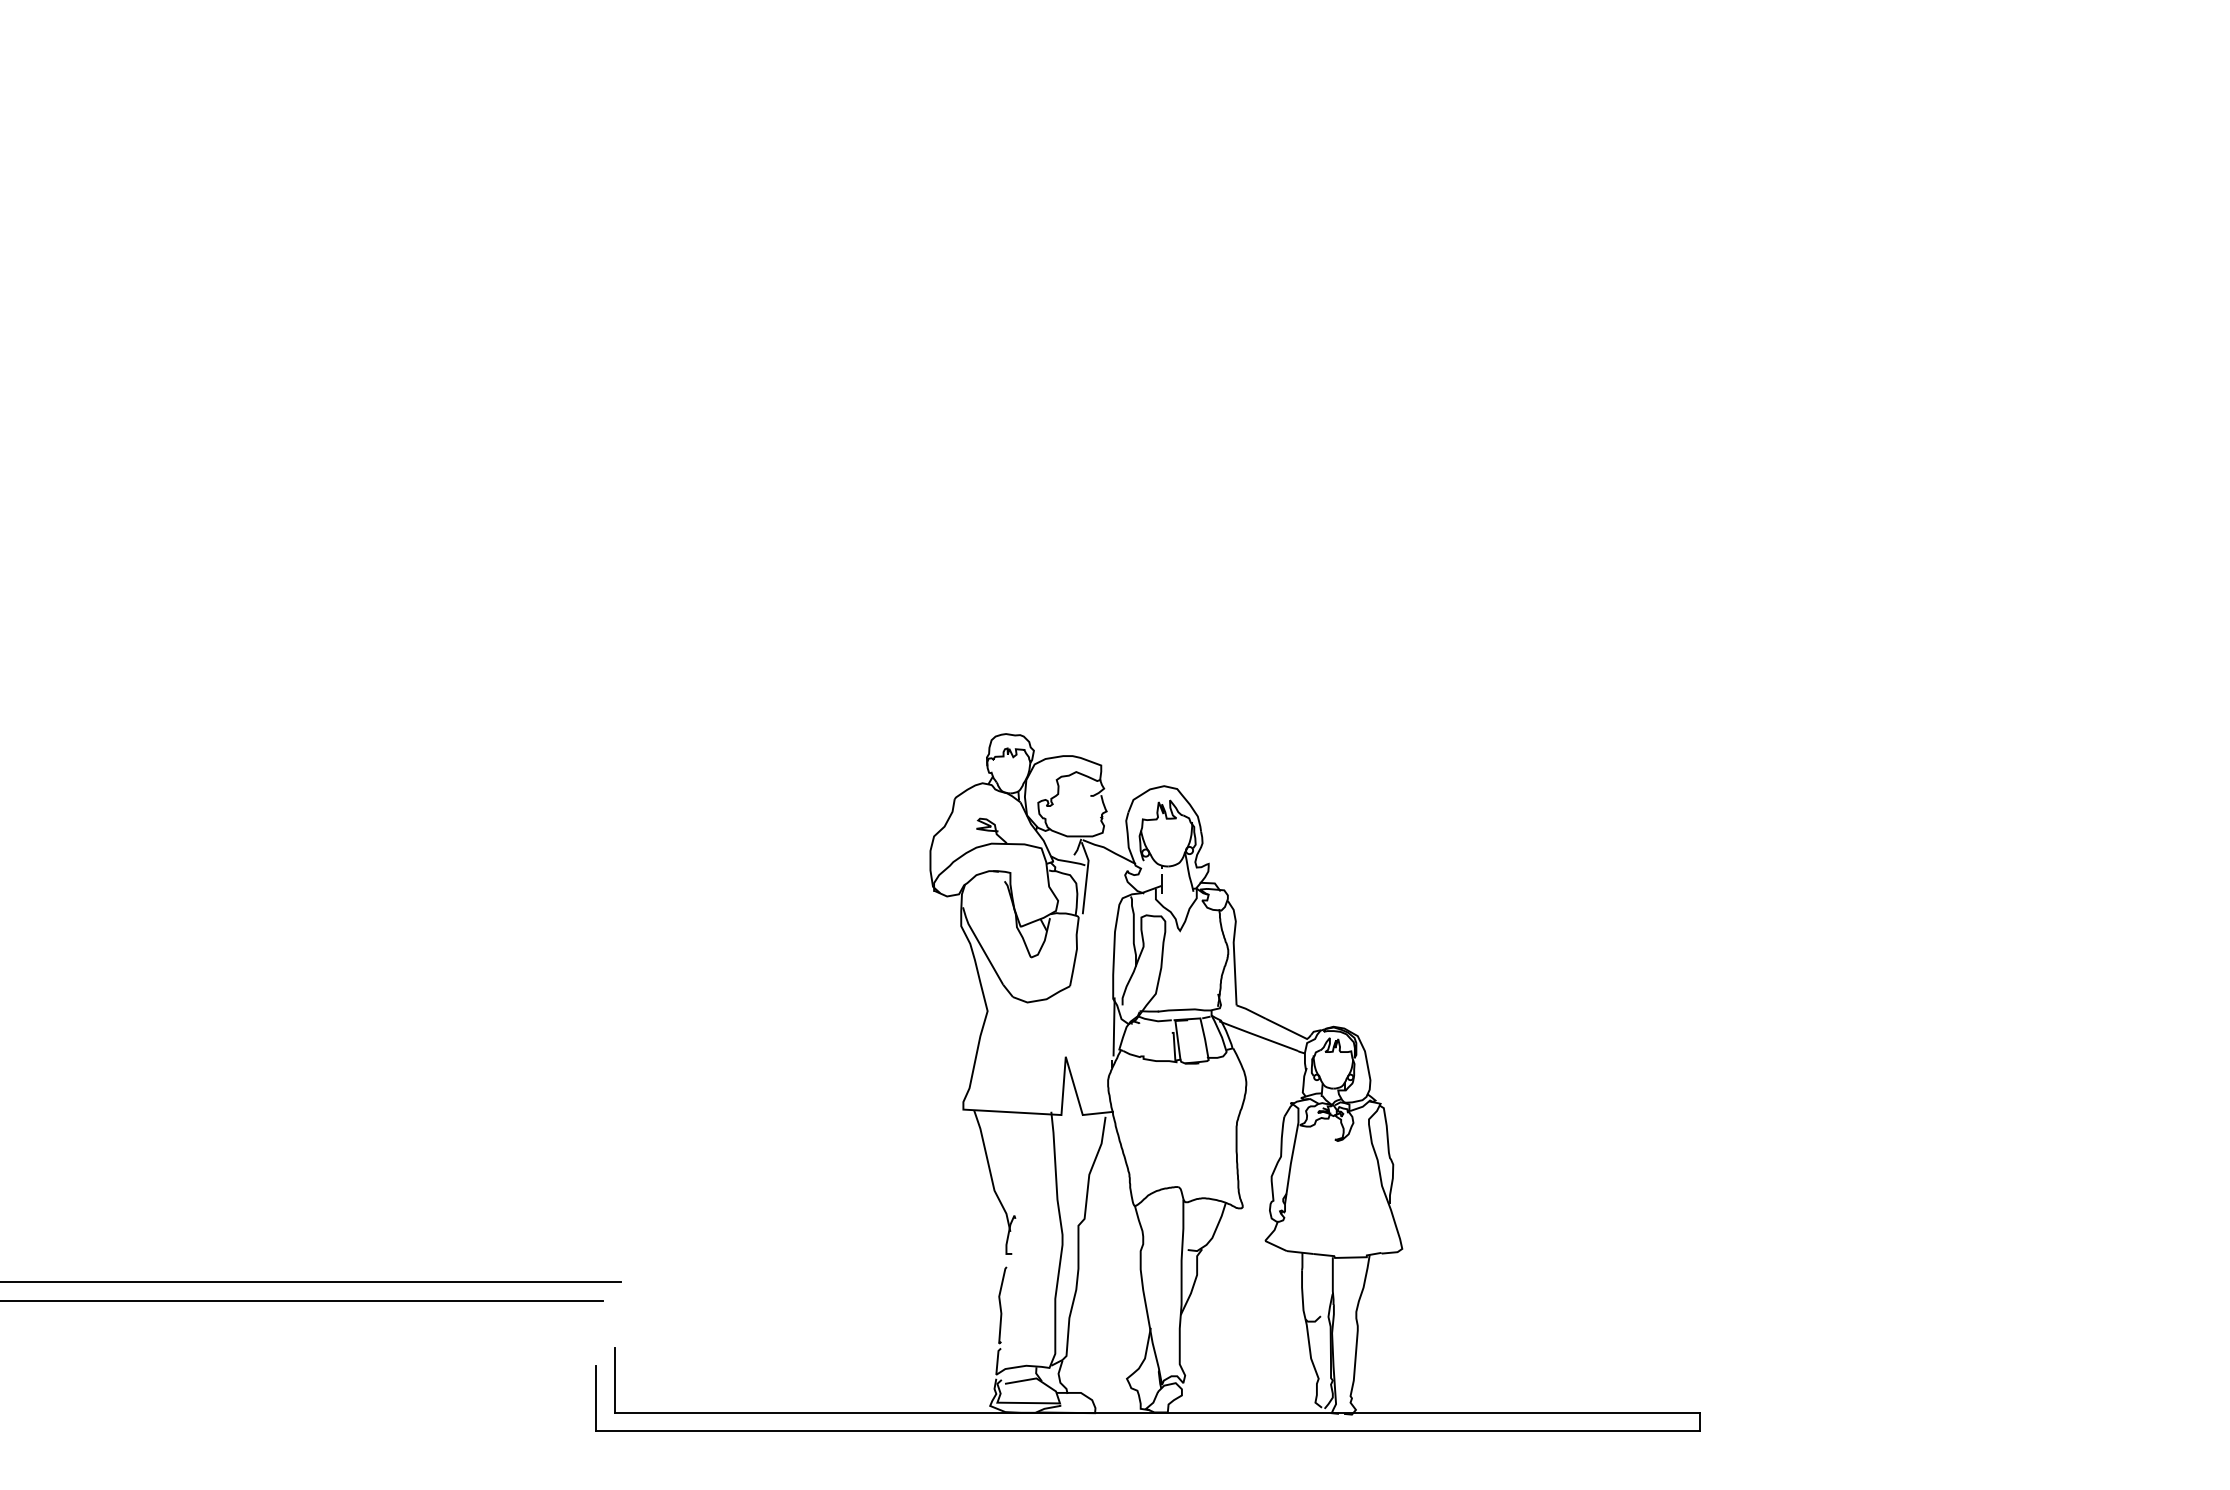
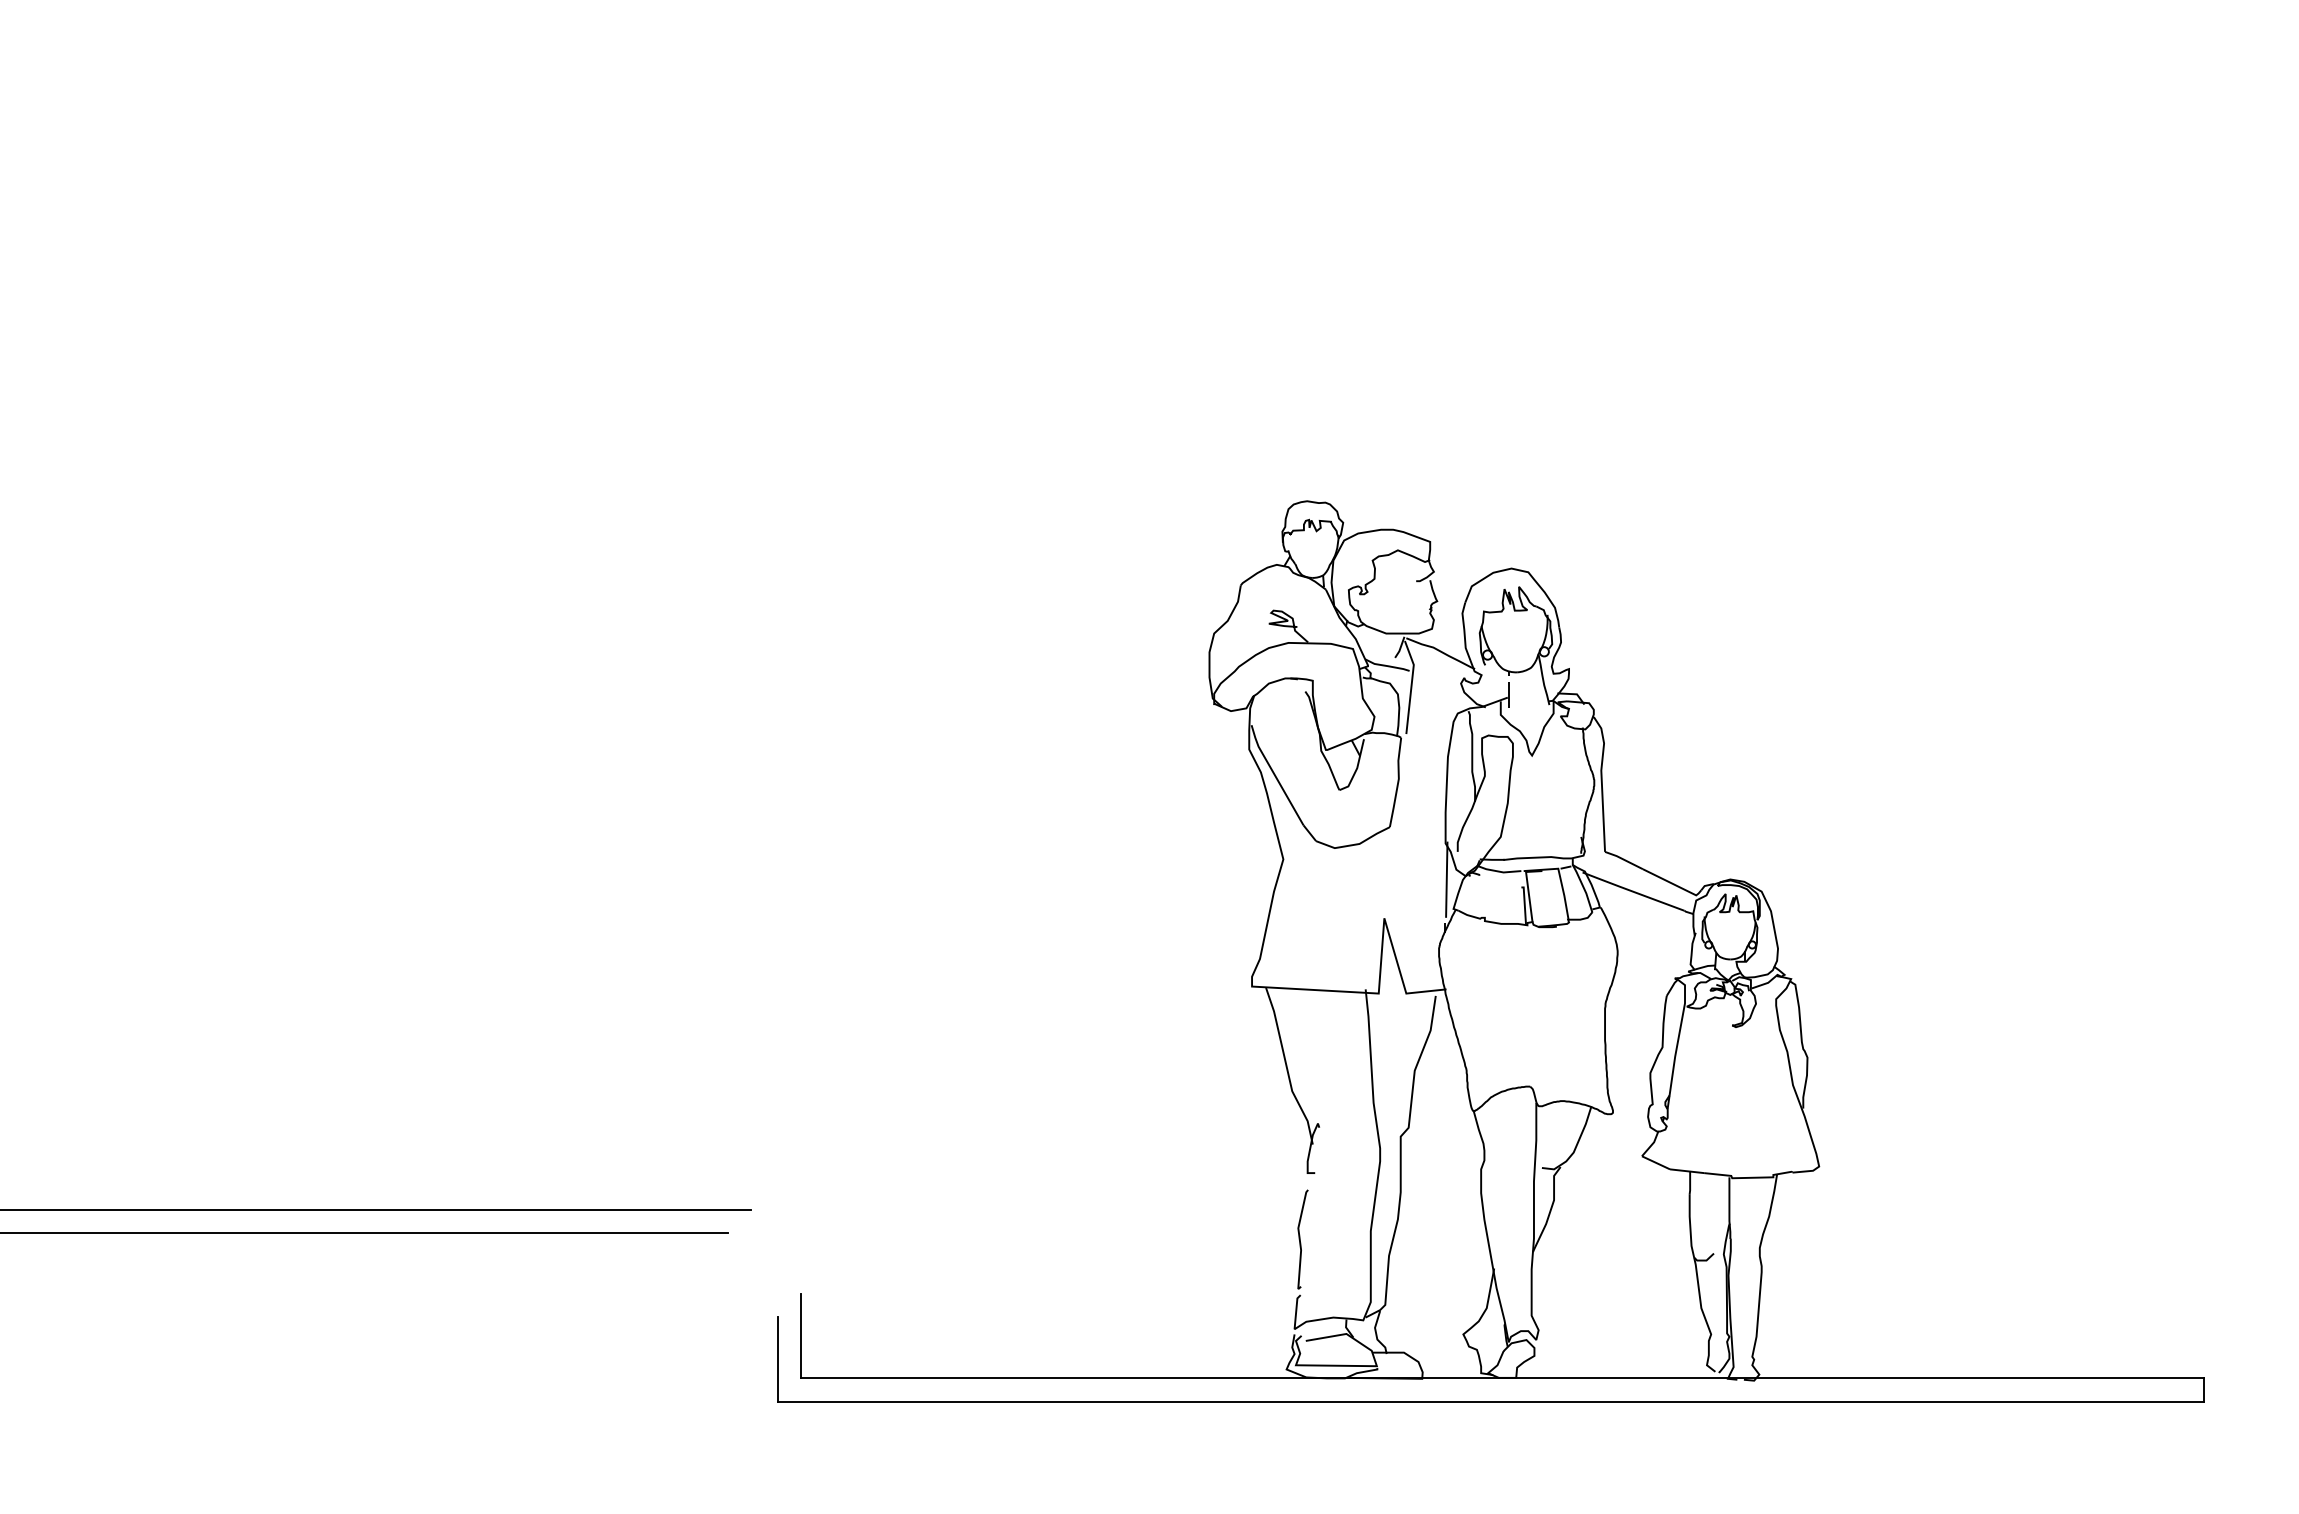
part: (1147, 1082) -> (1489, 951), moved

